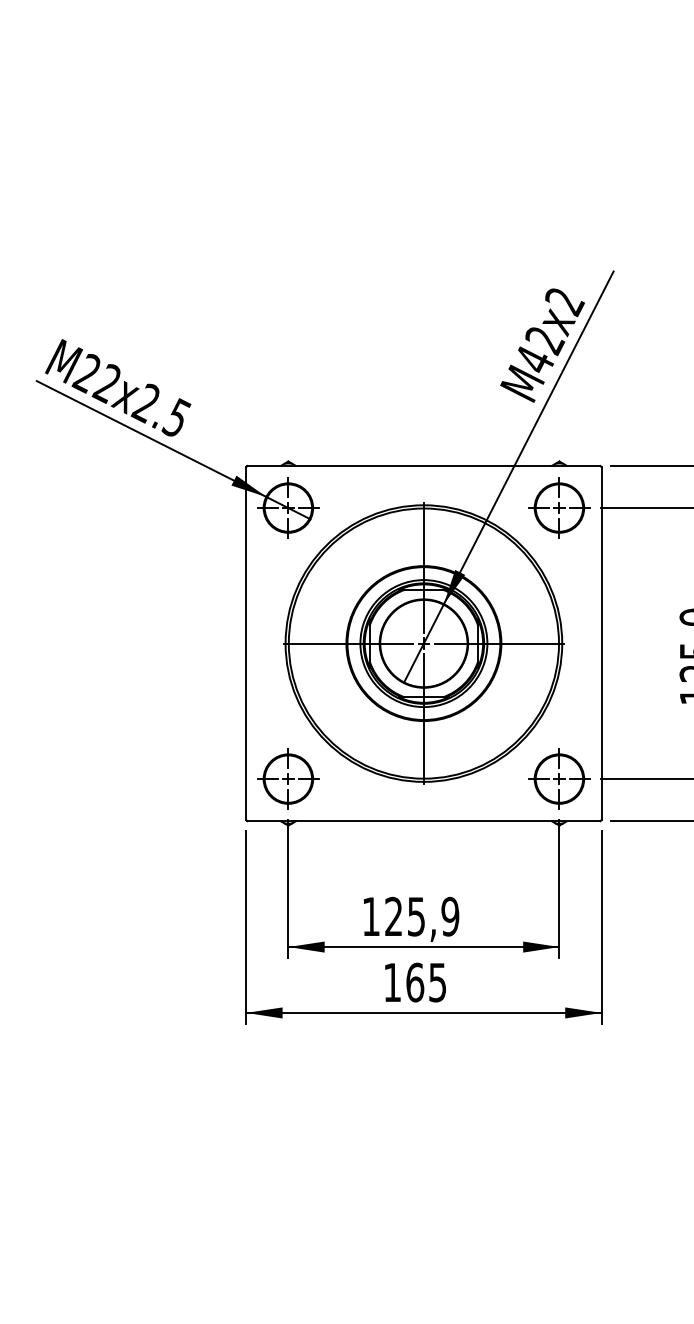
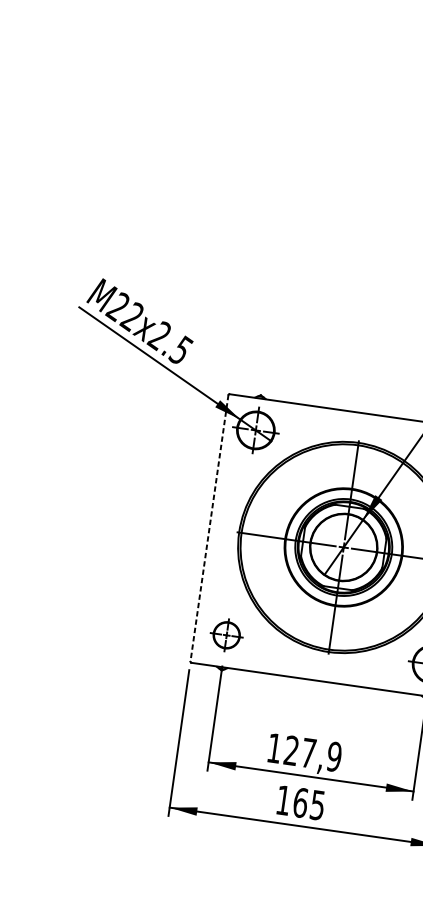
line: (246, 643) -> (209, 528), solid -> dashed
part: (288, 778) -> (226, 634), size x0.7
text: (416, 916) -> (308, 753), 125,9 -> 127,9

